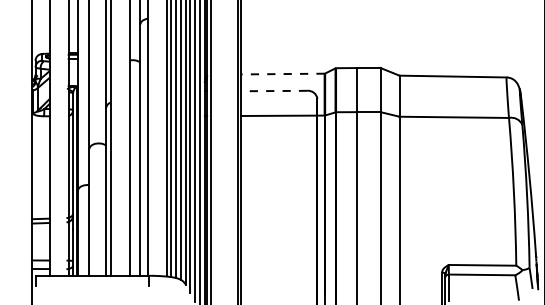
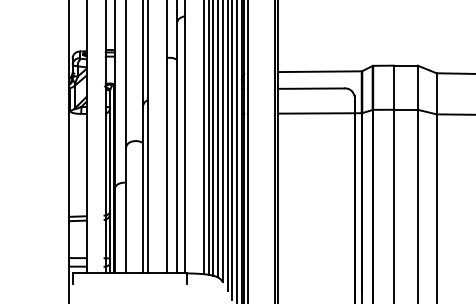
line: (282, 74) -> (319, 72), dashed -> solid
line: (274, 91) -> (311, 89), dashed -> solid

